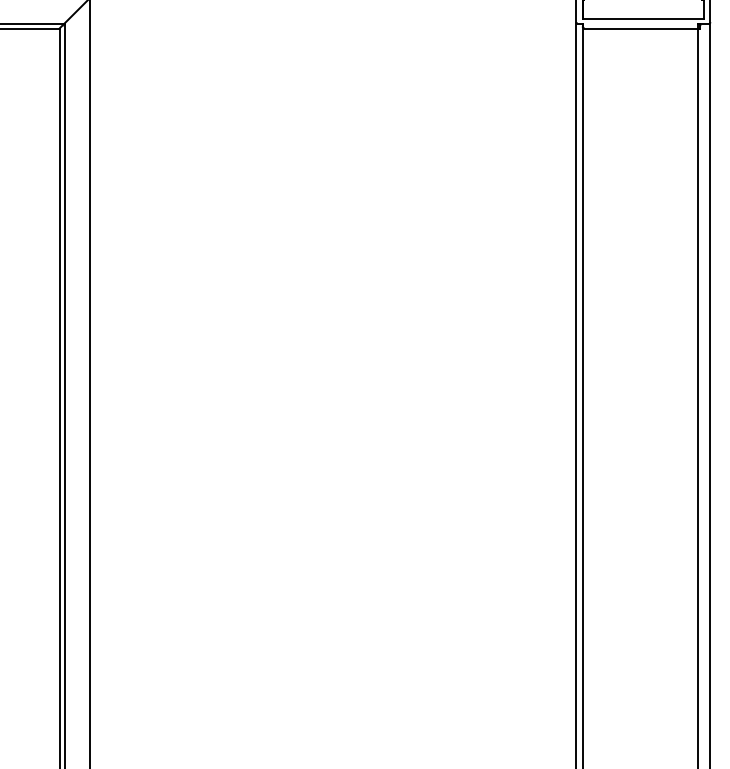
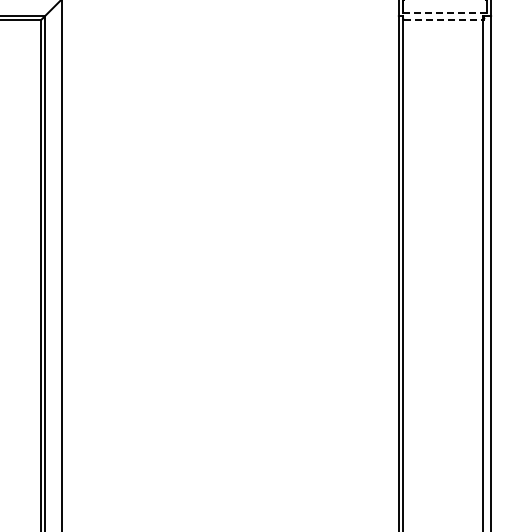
line: (642, 19) -> (444, 13), solid -> dashed
line: (642, 27) -> (444, 19), solid -> dashed

